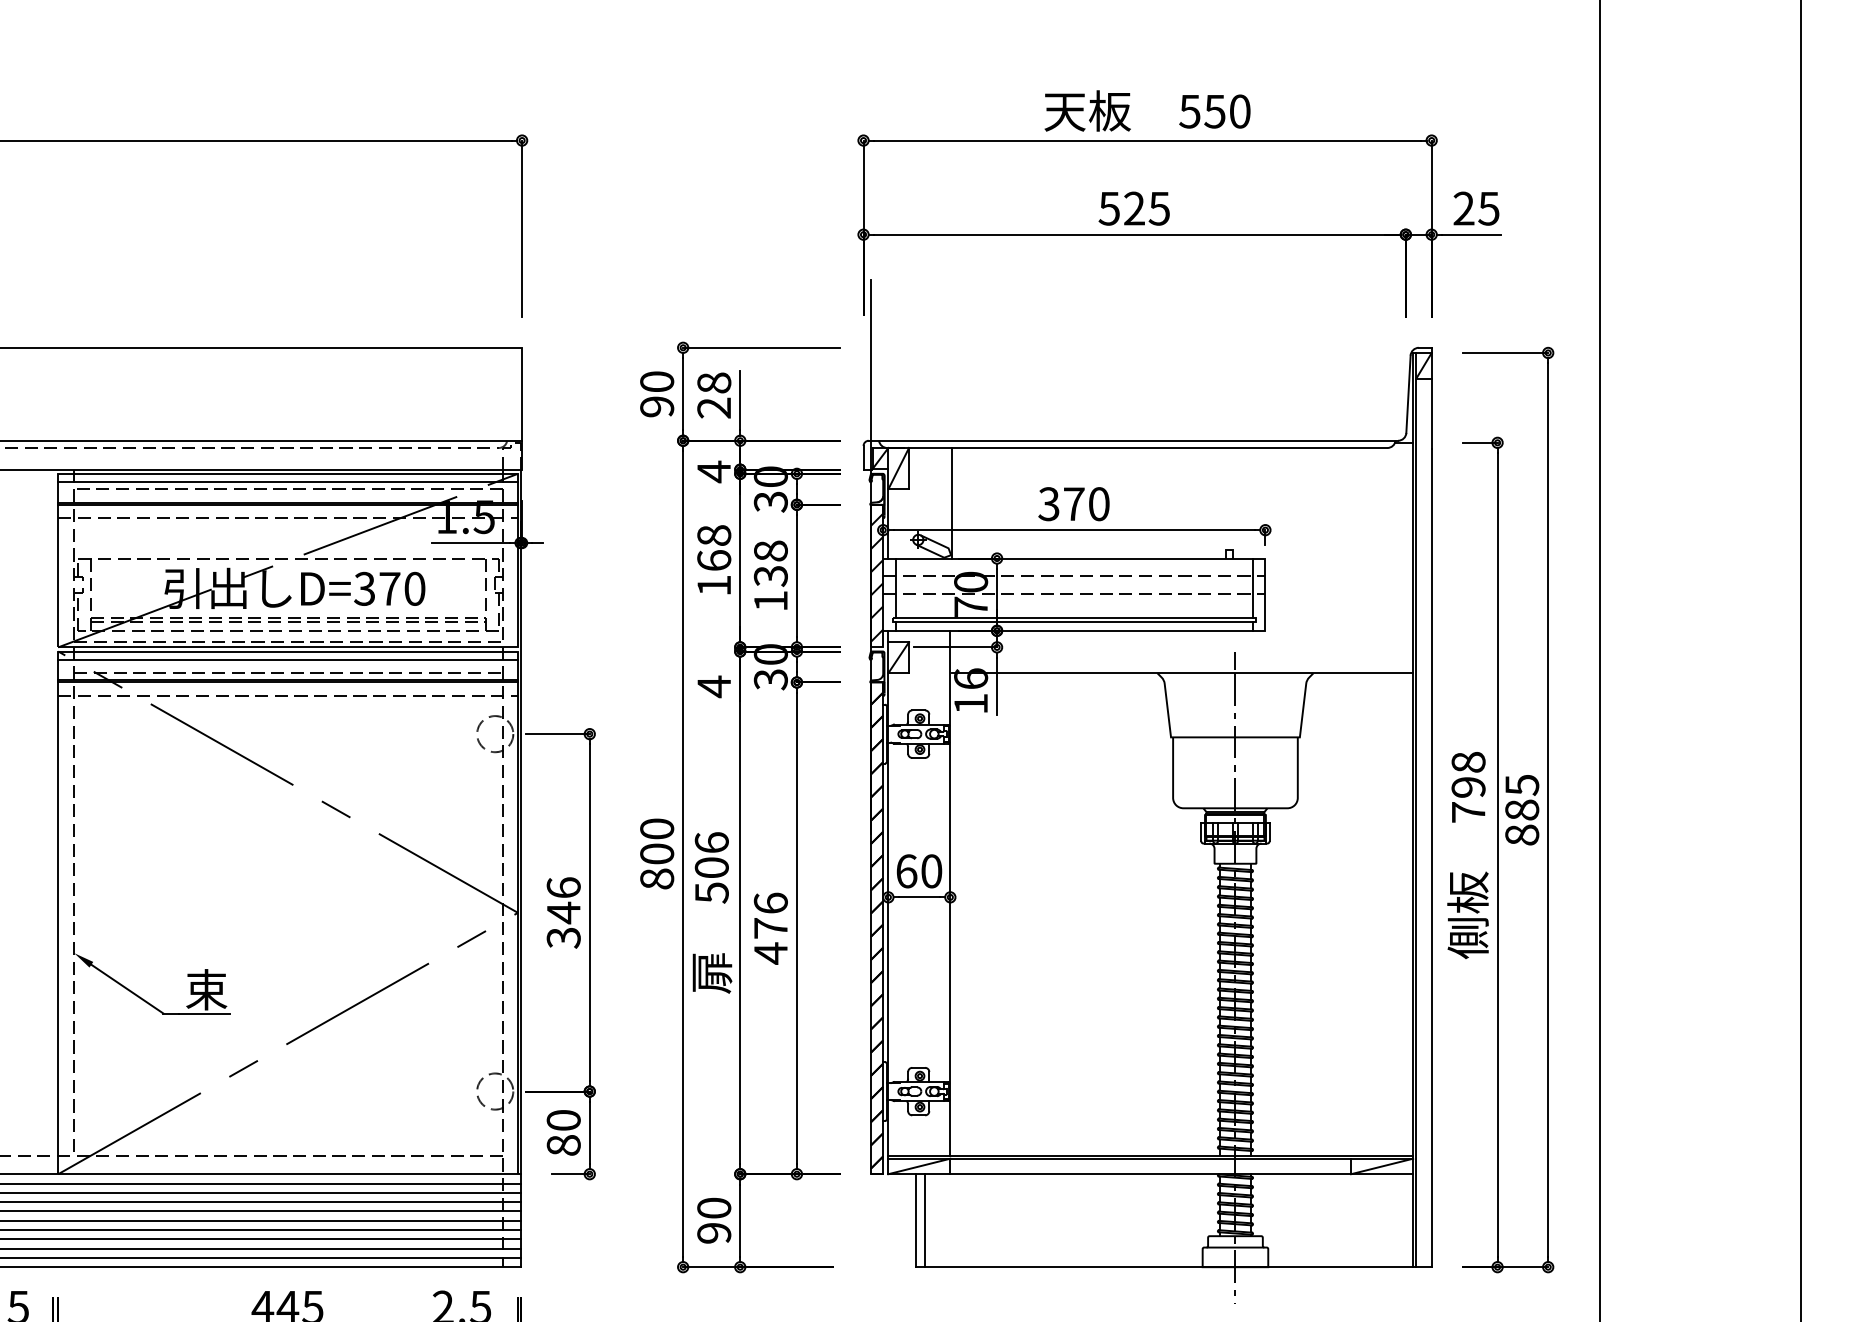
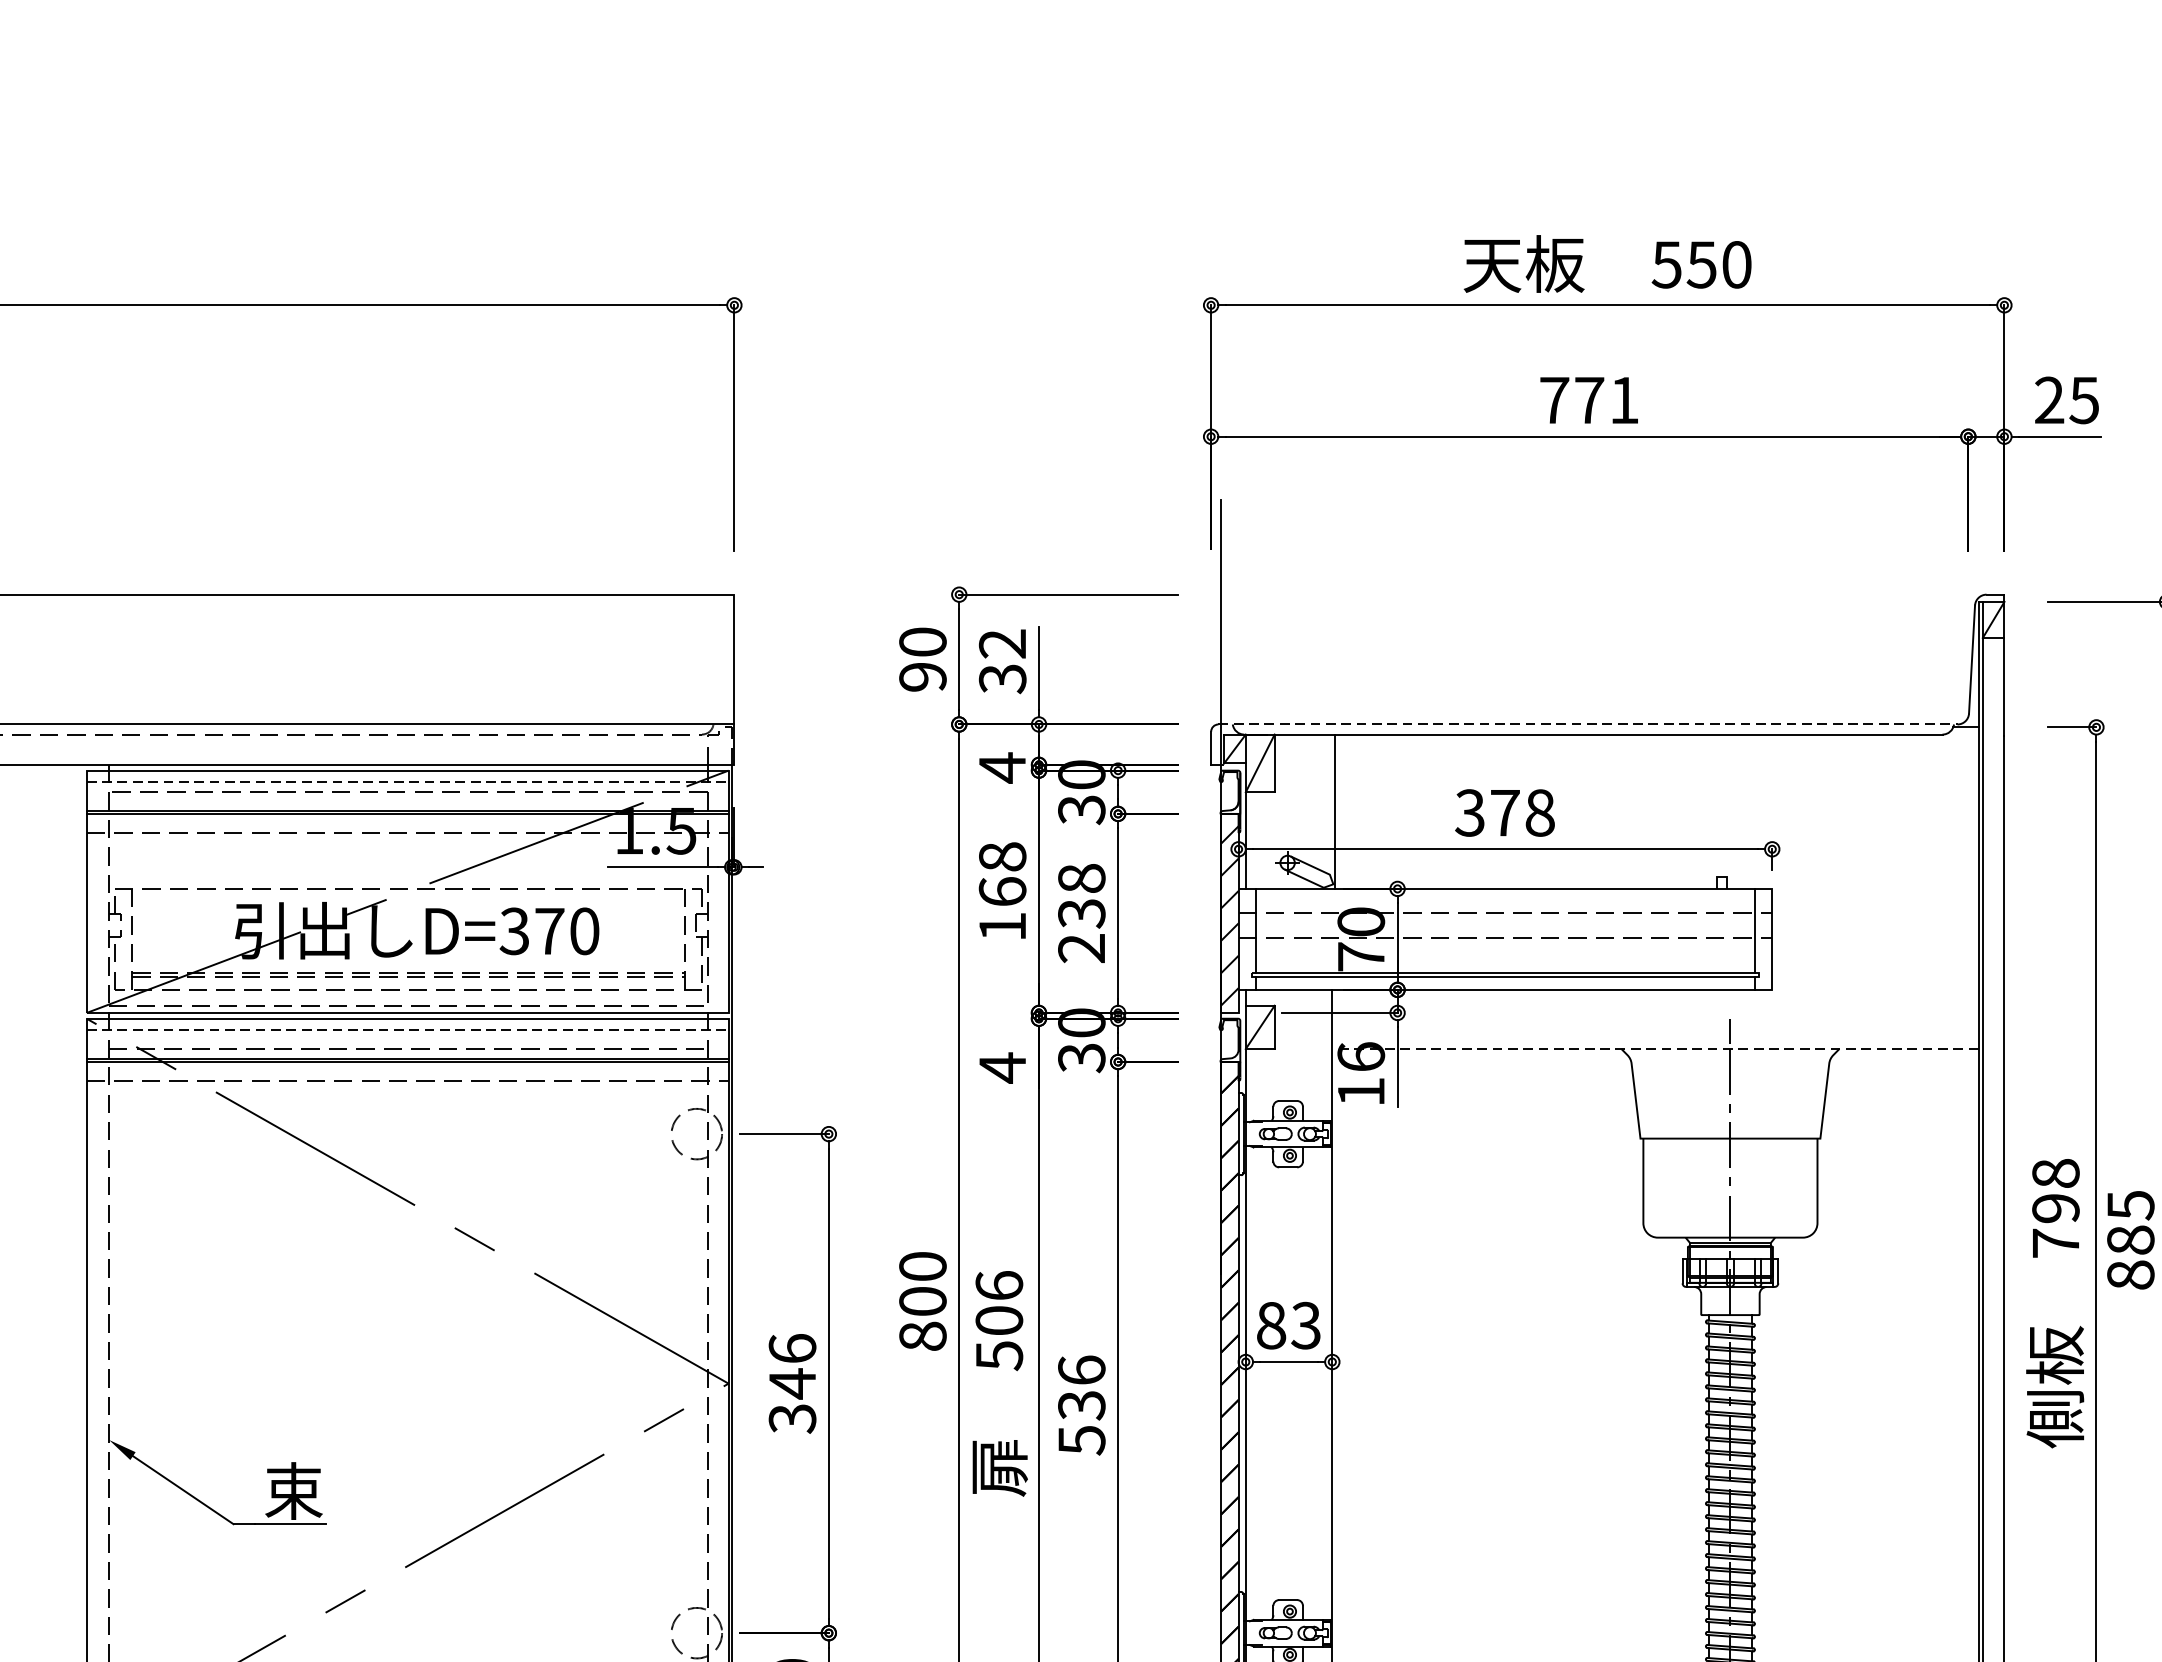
text: (1133, 208) -> (1588, 400), 525 -> 771
text: (714, 395) -> (1003, 661), 28 -> 32
line: (1133, 440) -> (1588, 724), solid -> dashed
line: (288, 482) -> (408, 782), solid -> dashed
text: (1099, 504) -> (1540, 813), 370 -> 378
text: (770, 600) -> (1081, 947), 138 -> 238
line: (288, 659) -> (408, 1029), solid -> dashed
line: (1182, 673) -> (1656, 1049), solid -> dashed
text: (919, 871) -> (1289, 1325), 60 -> 83
text: (770, 941) -> (1081, 1423), 476 -> 536

